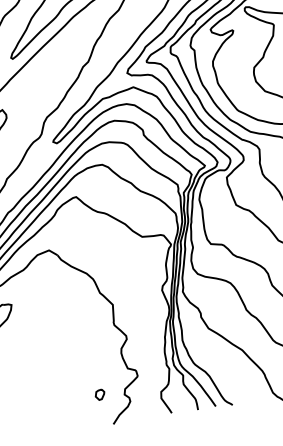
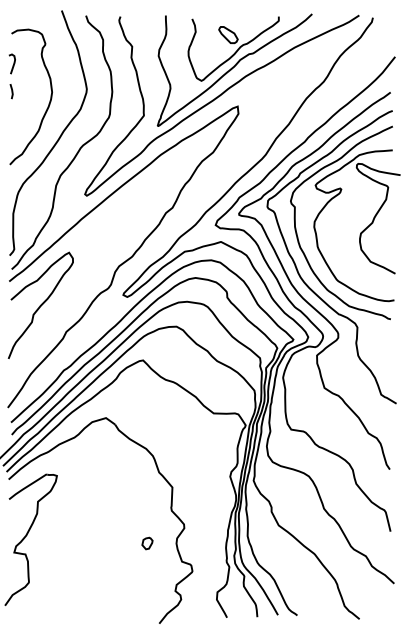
part: (100, 394) -> (147, 543), moved

